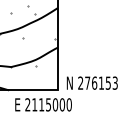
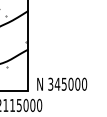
text: (97, 82) -> (67, 83), 276153 -> 345000

